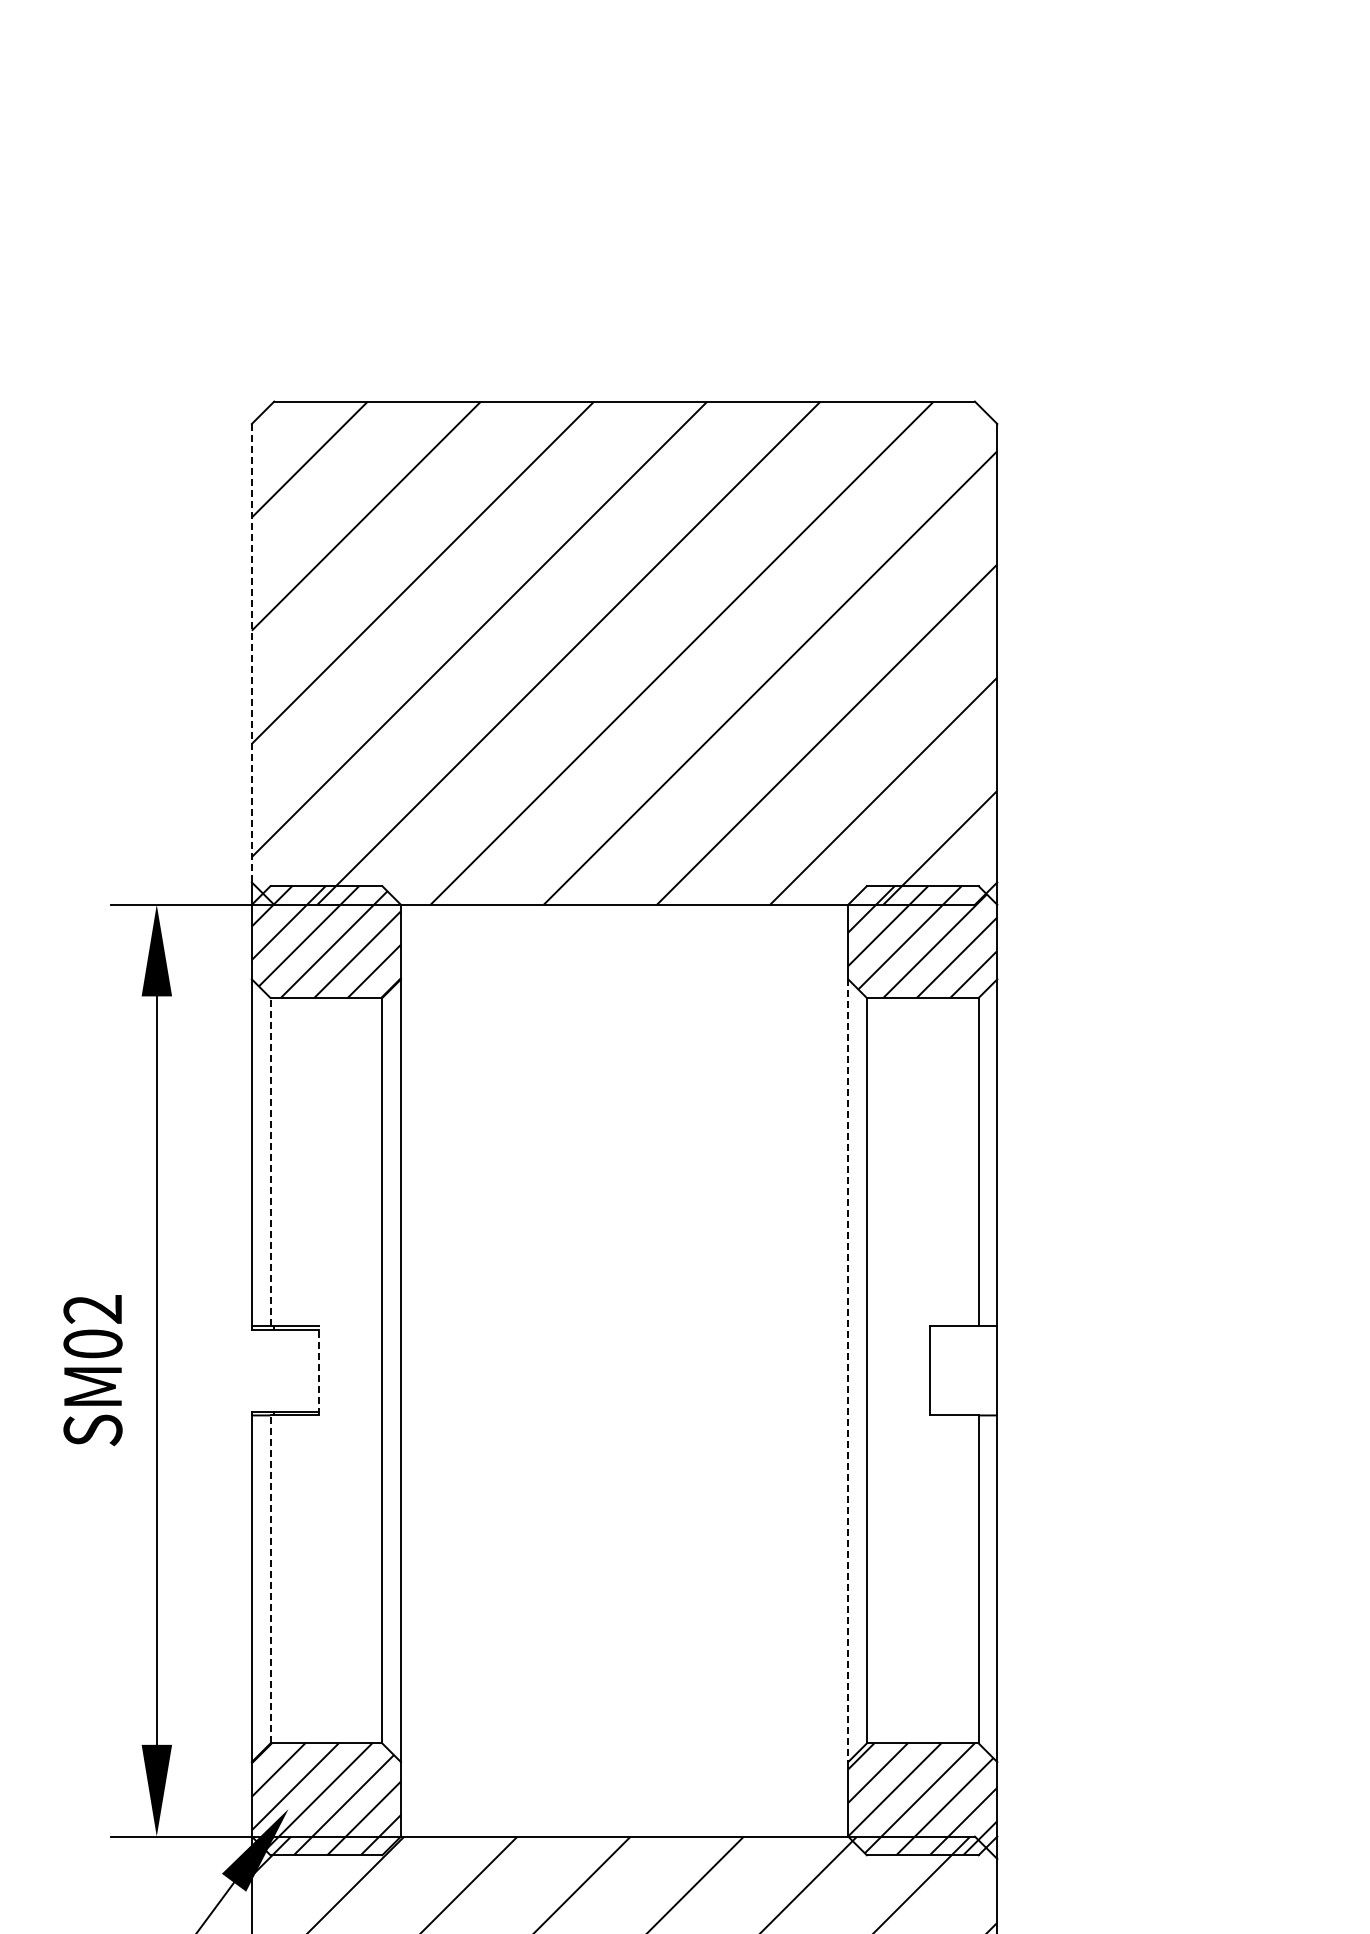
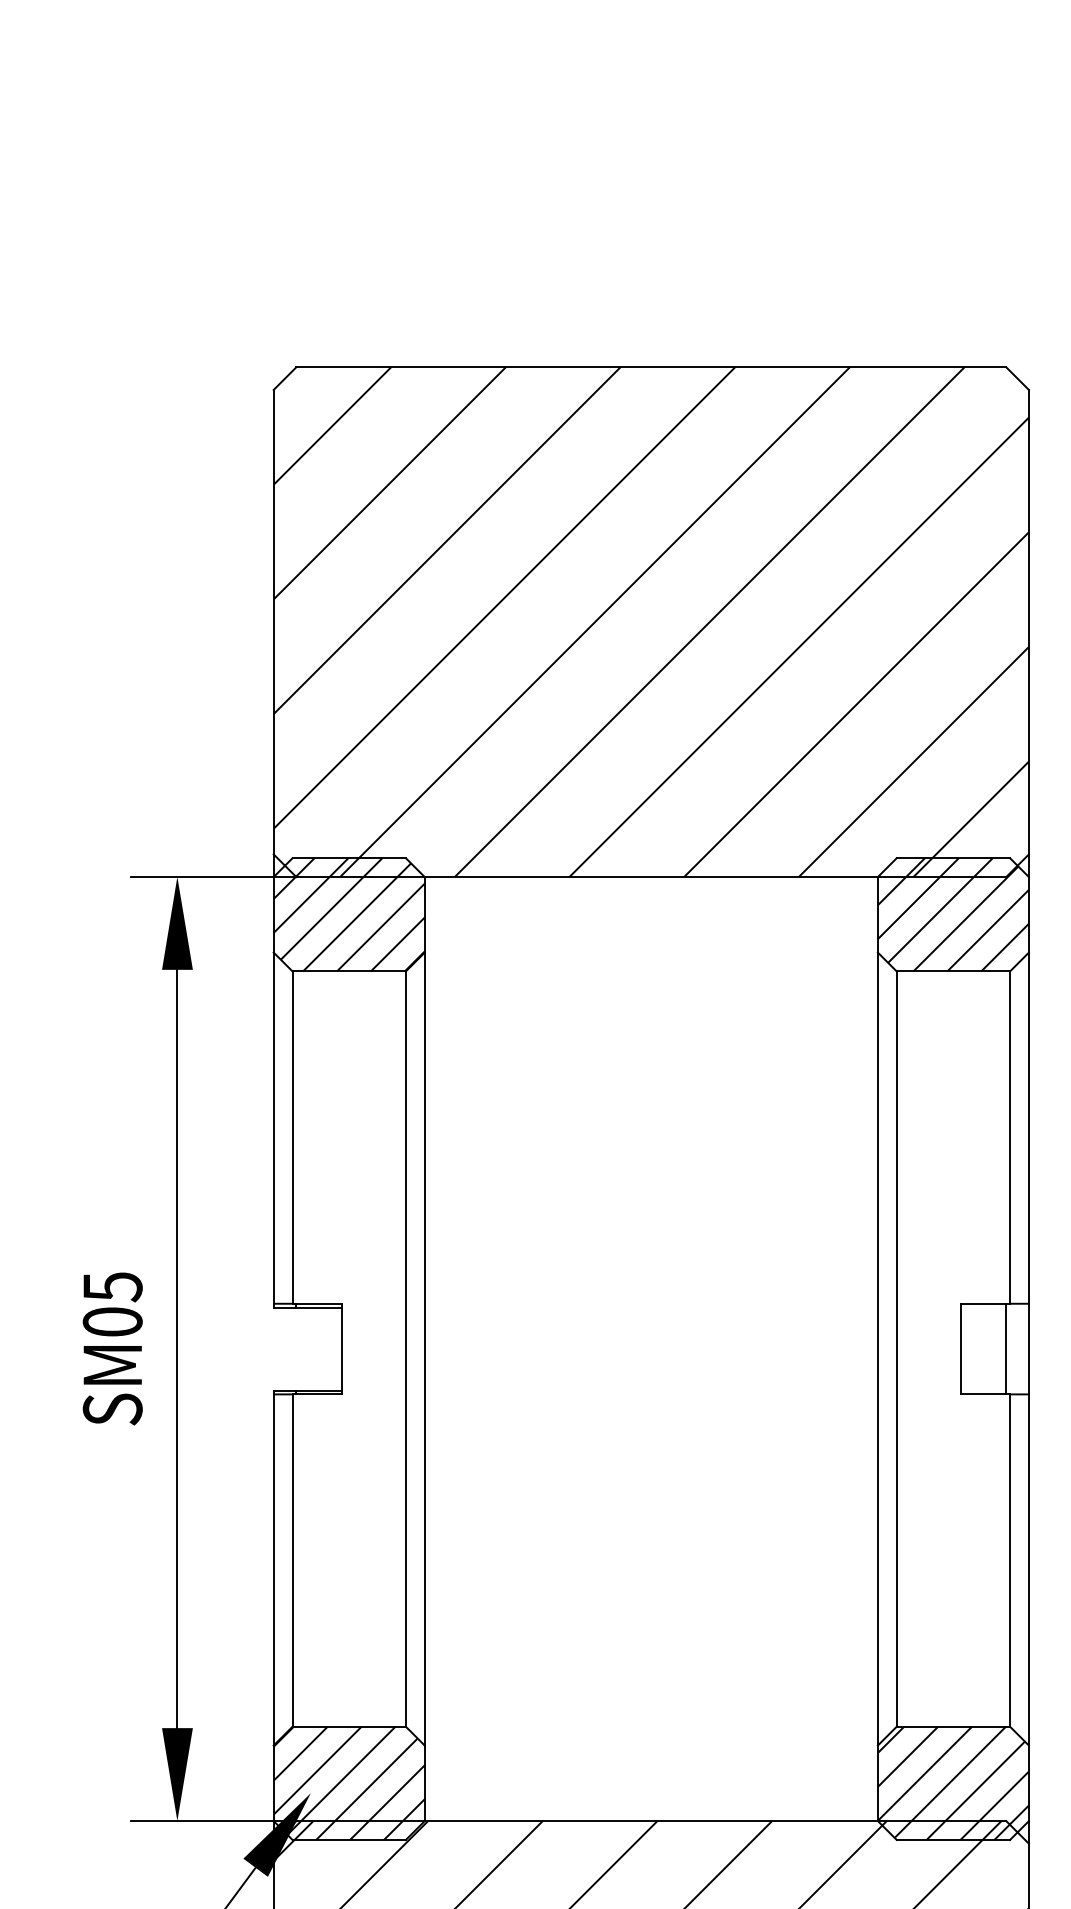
line: (251, 652) -> (273, 621), dashed -> solid
line: (270, 1161) -> (292, 1137), dashed -> solid
text: (92, 1309) -> (112, 1287), SM02 -> SM05
line: (318, 1370) -> (341, 1348), dashed -> solid
line: (974, 1370) -> (1005, 1348), added
line: (848, 1371) -> (878, 1349), dashed -> solid
line: (270, 1579) -> (292, 1560), dashed -> solid

